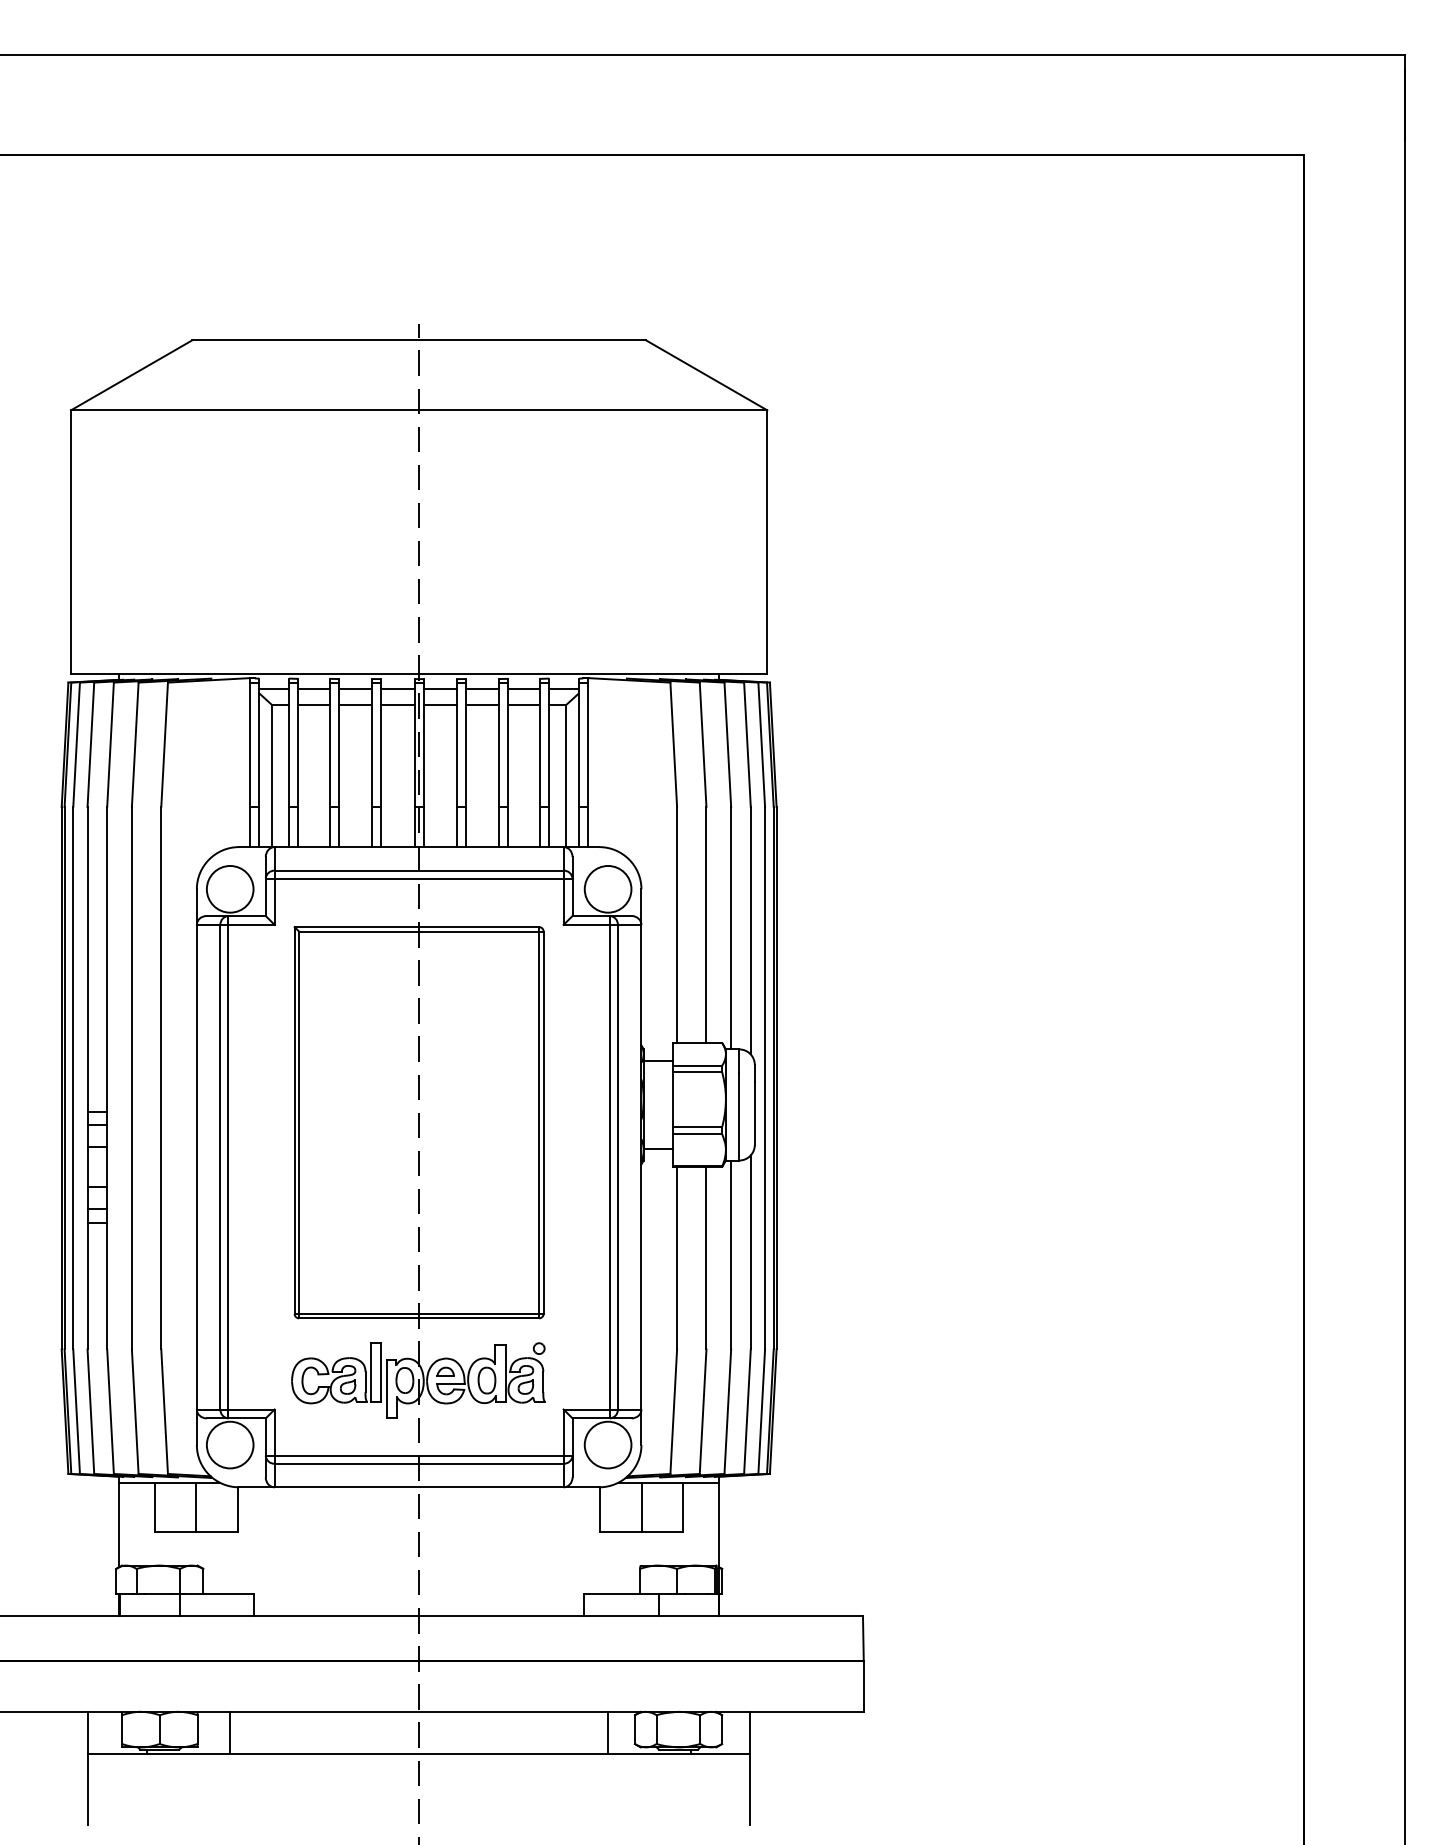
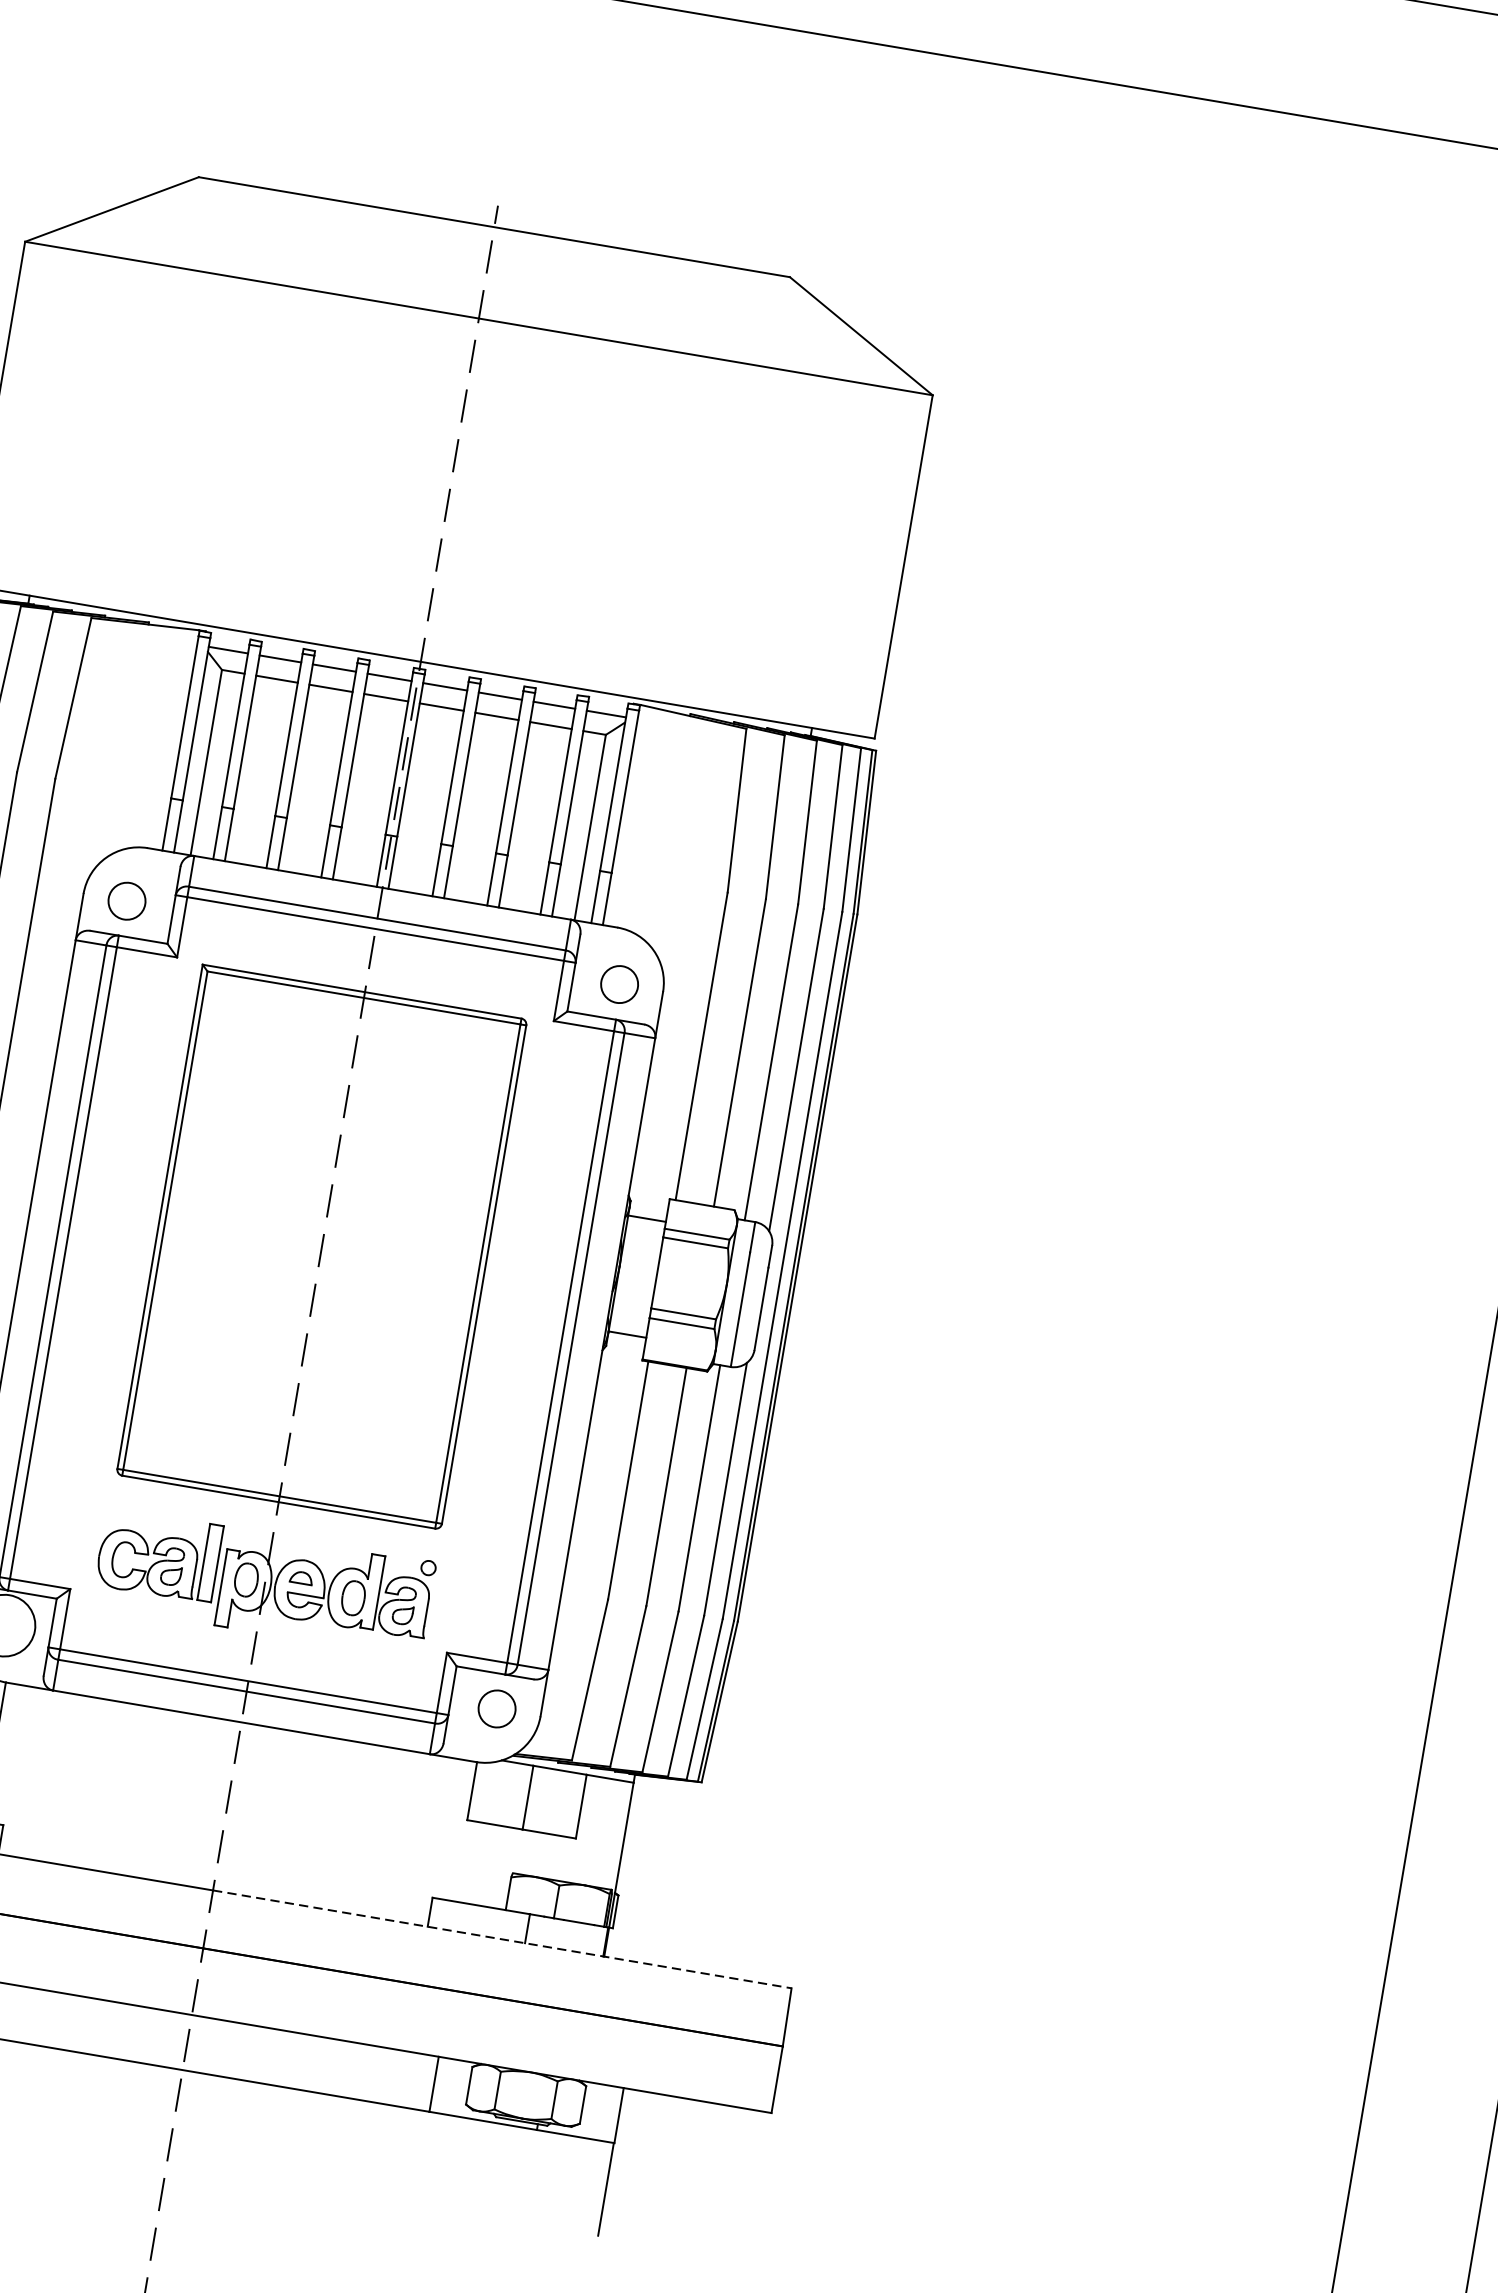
circle: (229, 889) -> (126, 901), size x0.6
circle: (607, 889) -> (618, 984), size x0.6
circle: (607, 1444) -> (496, 1708), size x0.6
line: (641, 1616) -> (502, 1939), solid -> dashed

